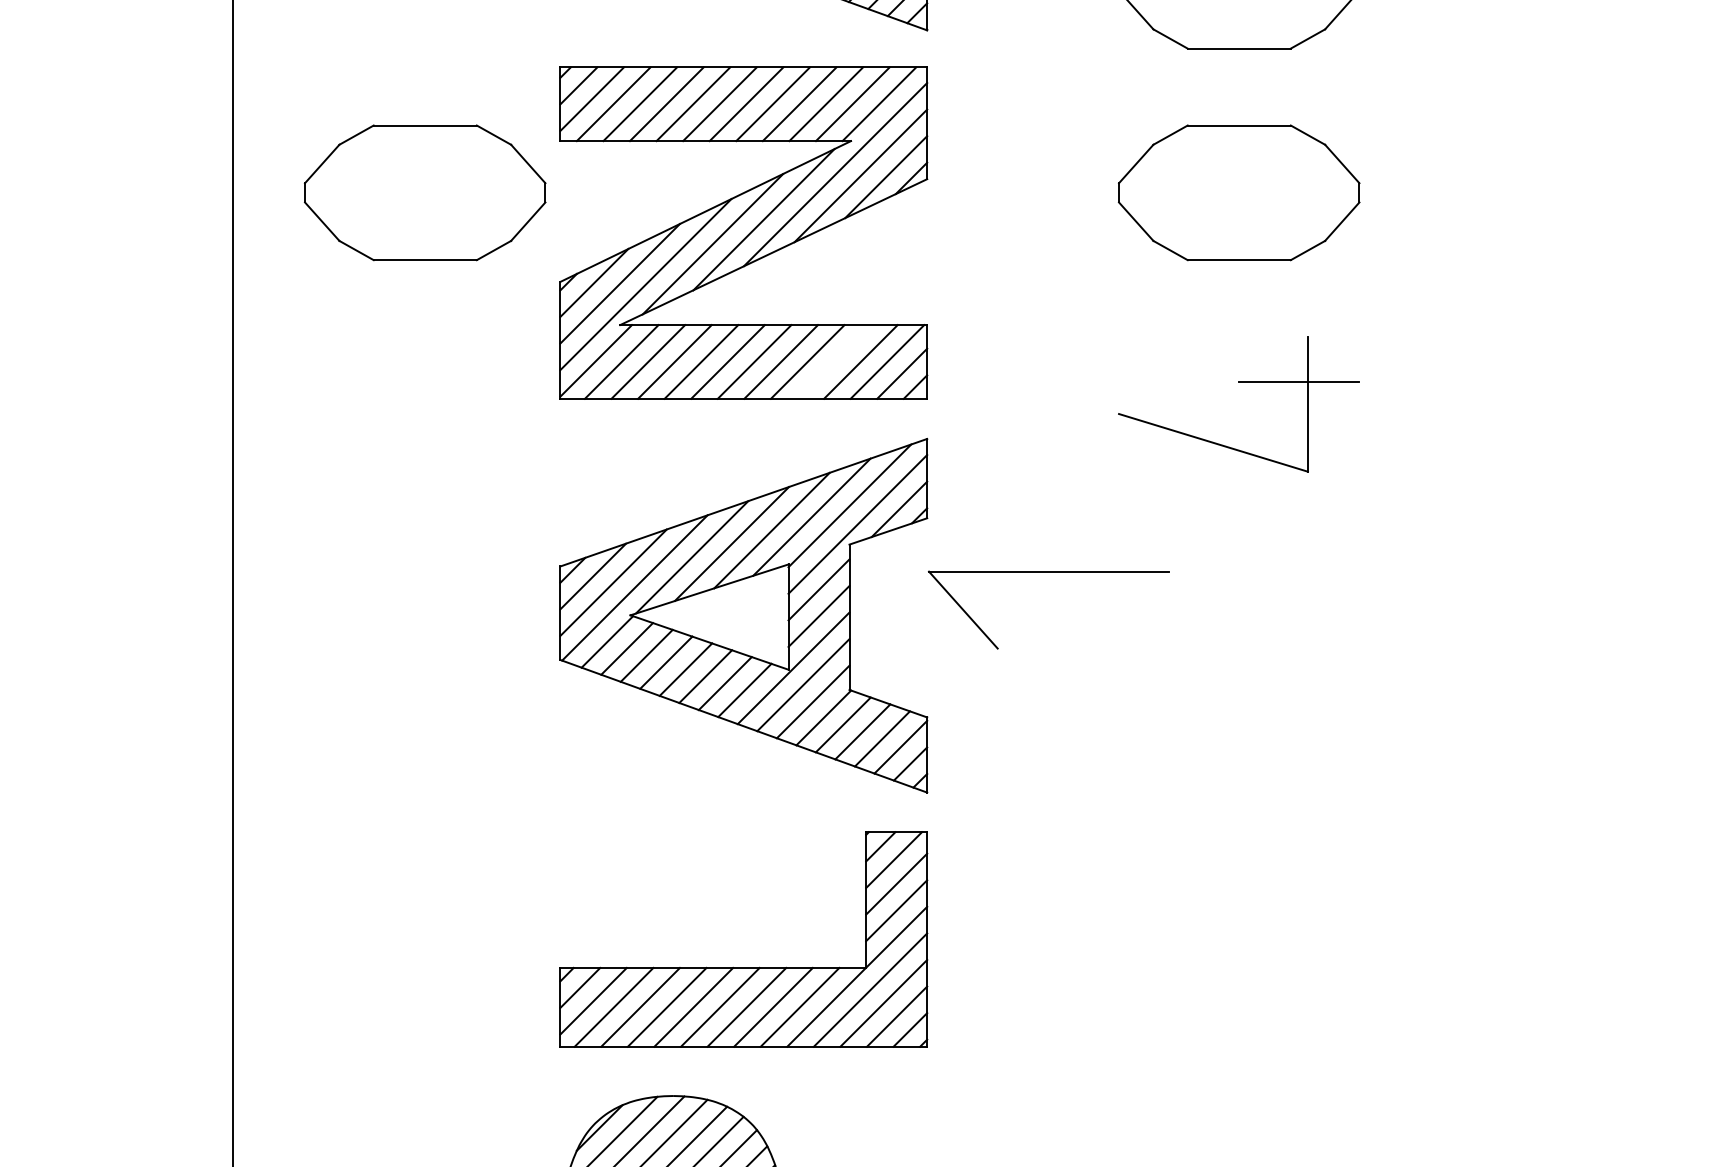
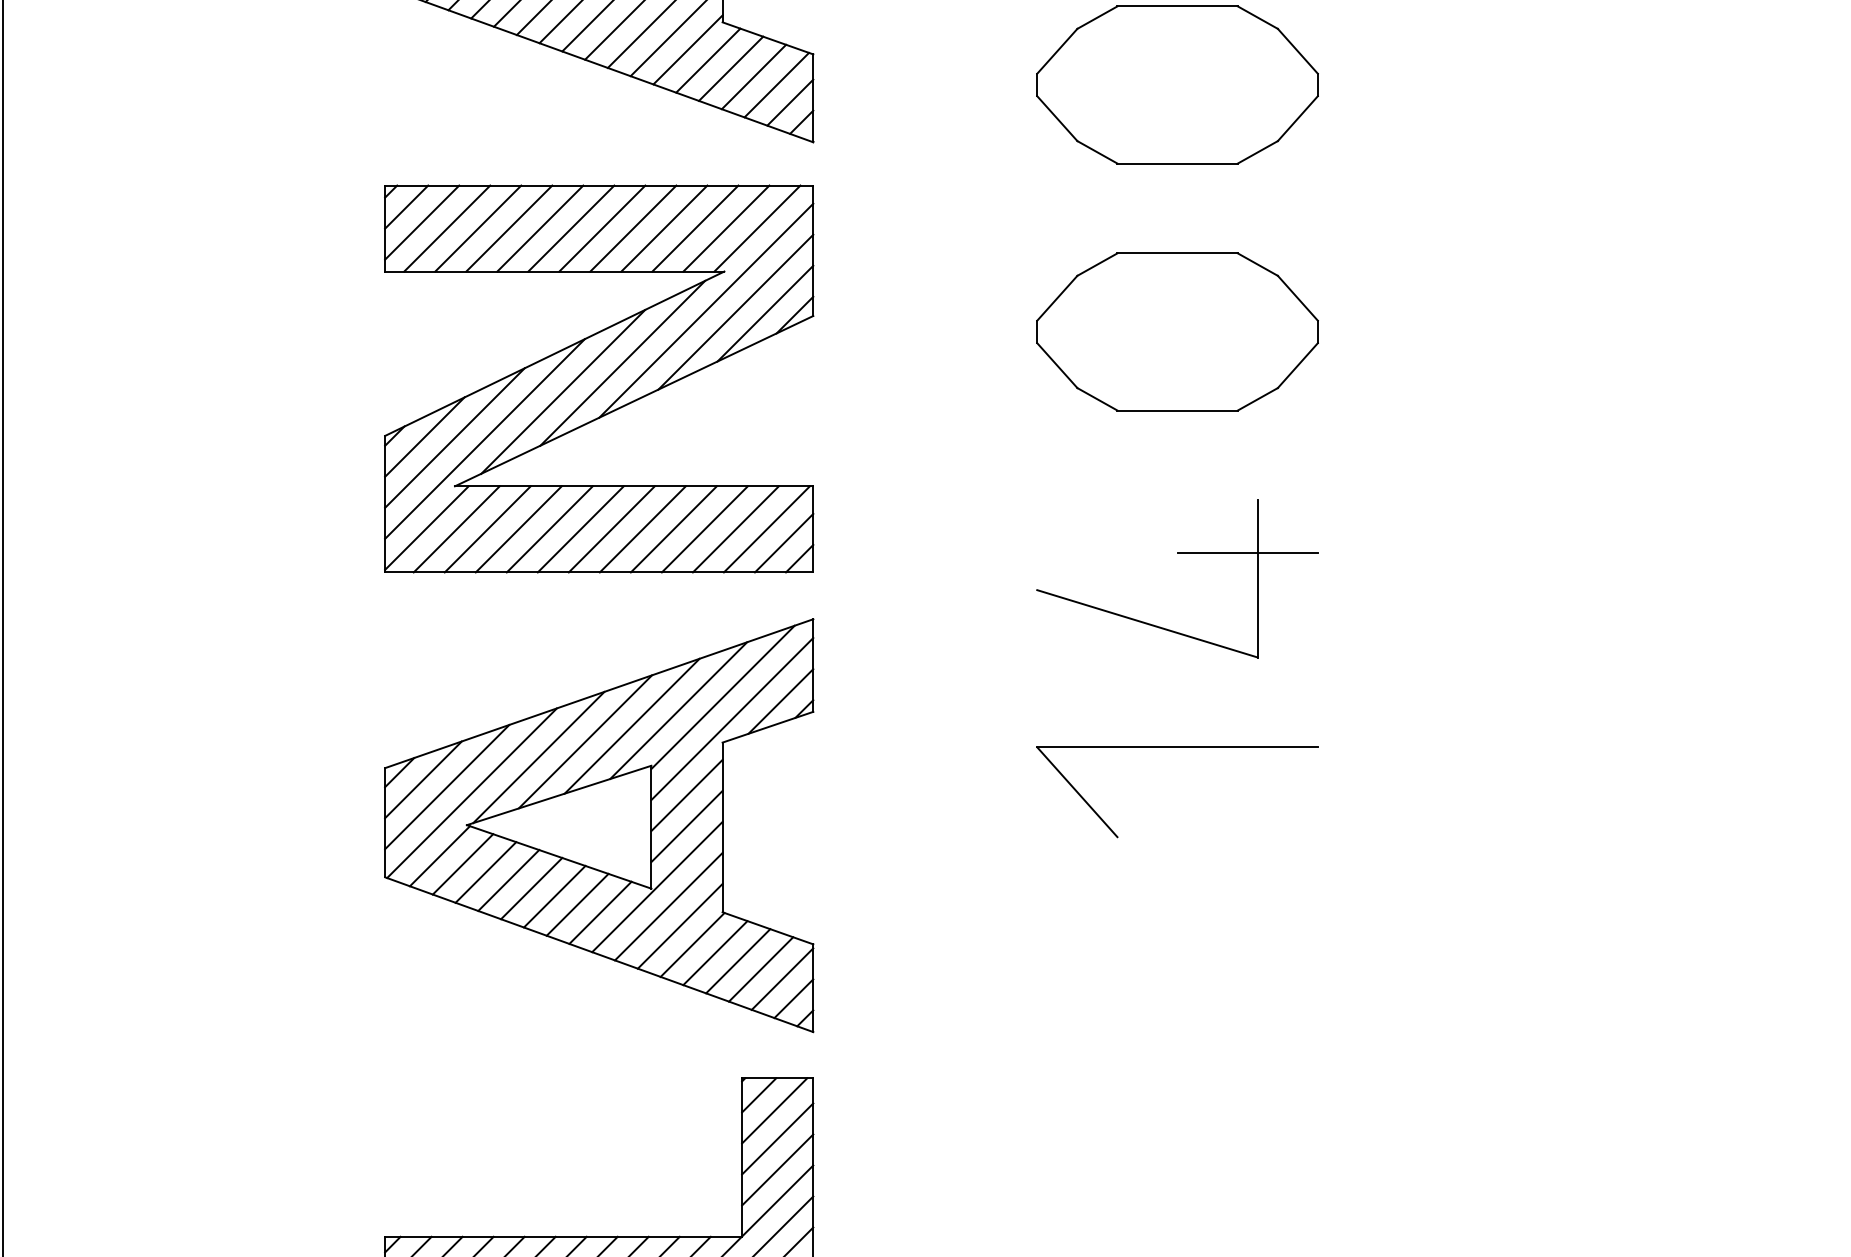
part: (425, 192) -> (227, 331), removed
line: (834, 361) -> (705, 528), added
part: (1048, 572) -> (1176, 748), moved

